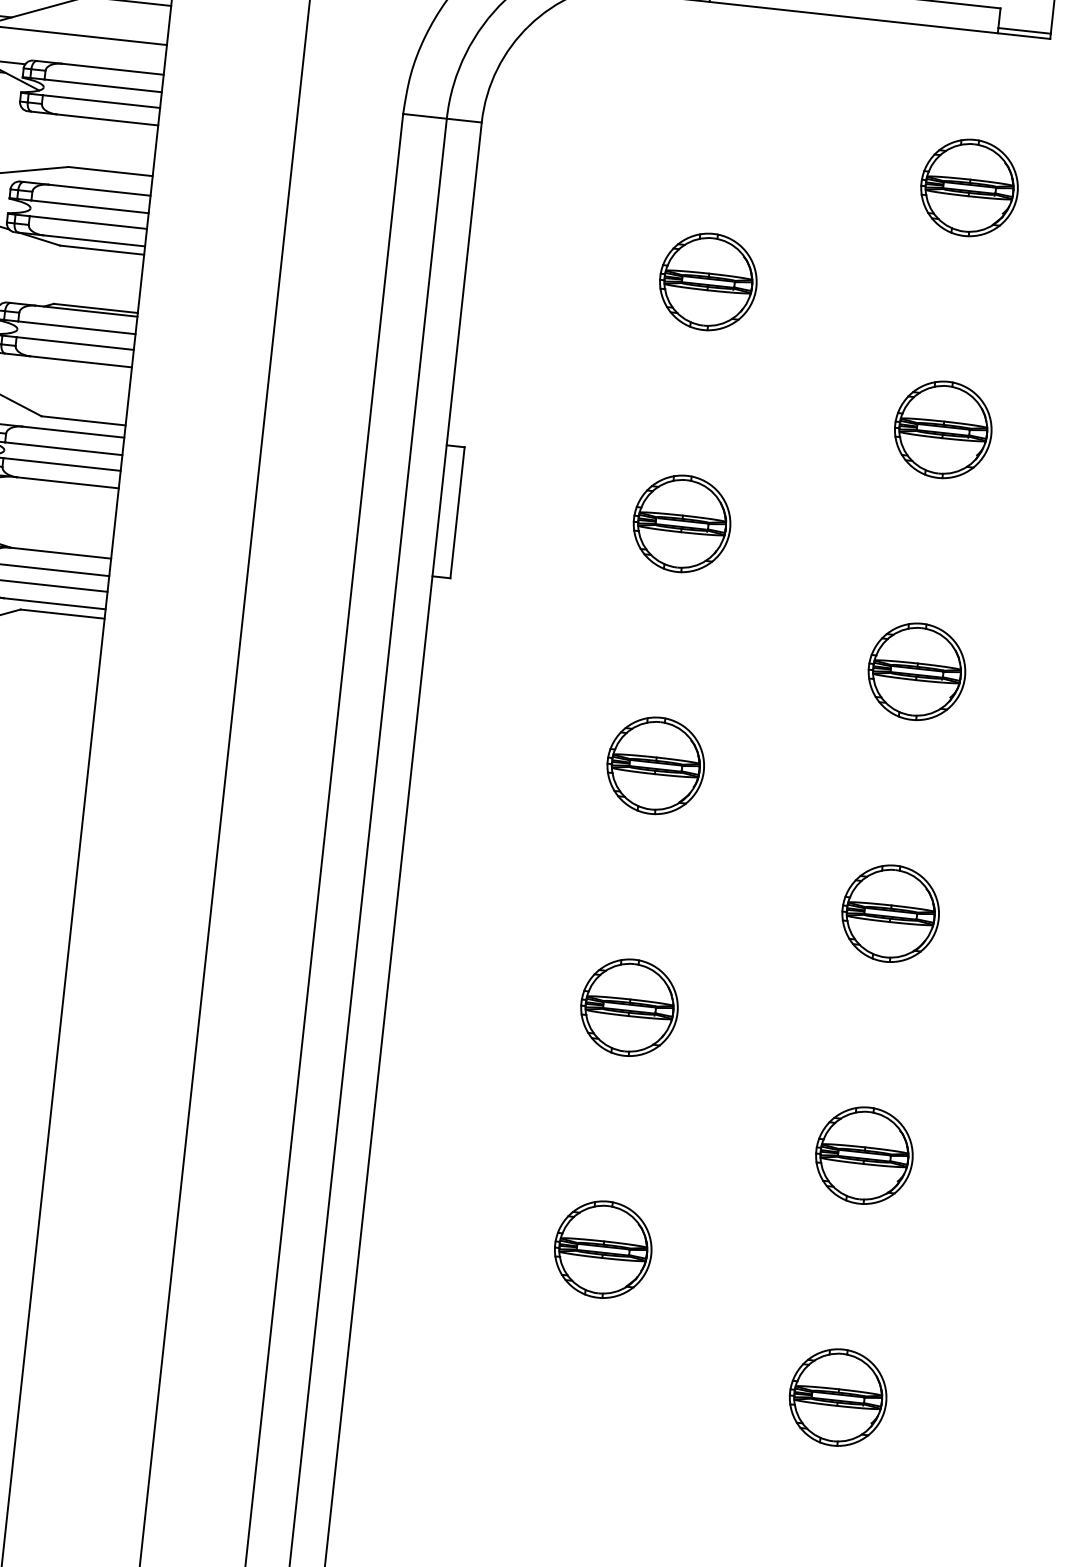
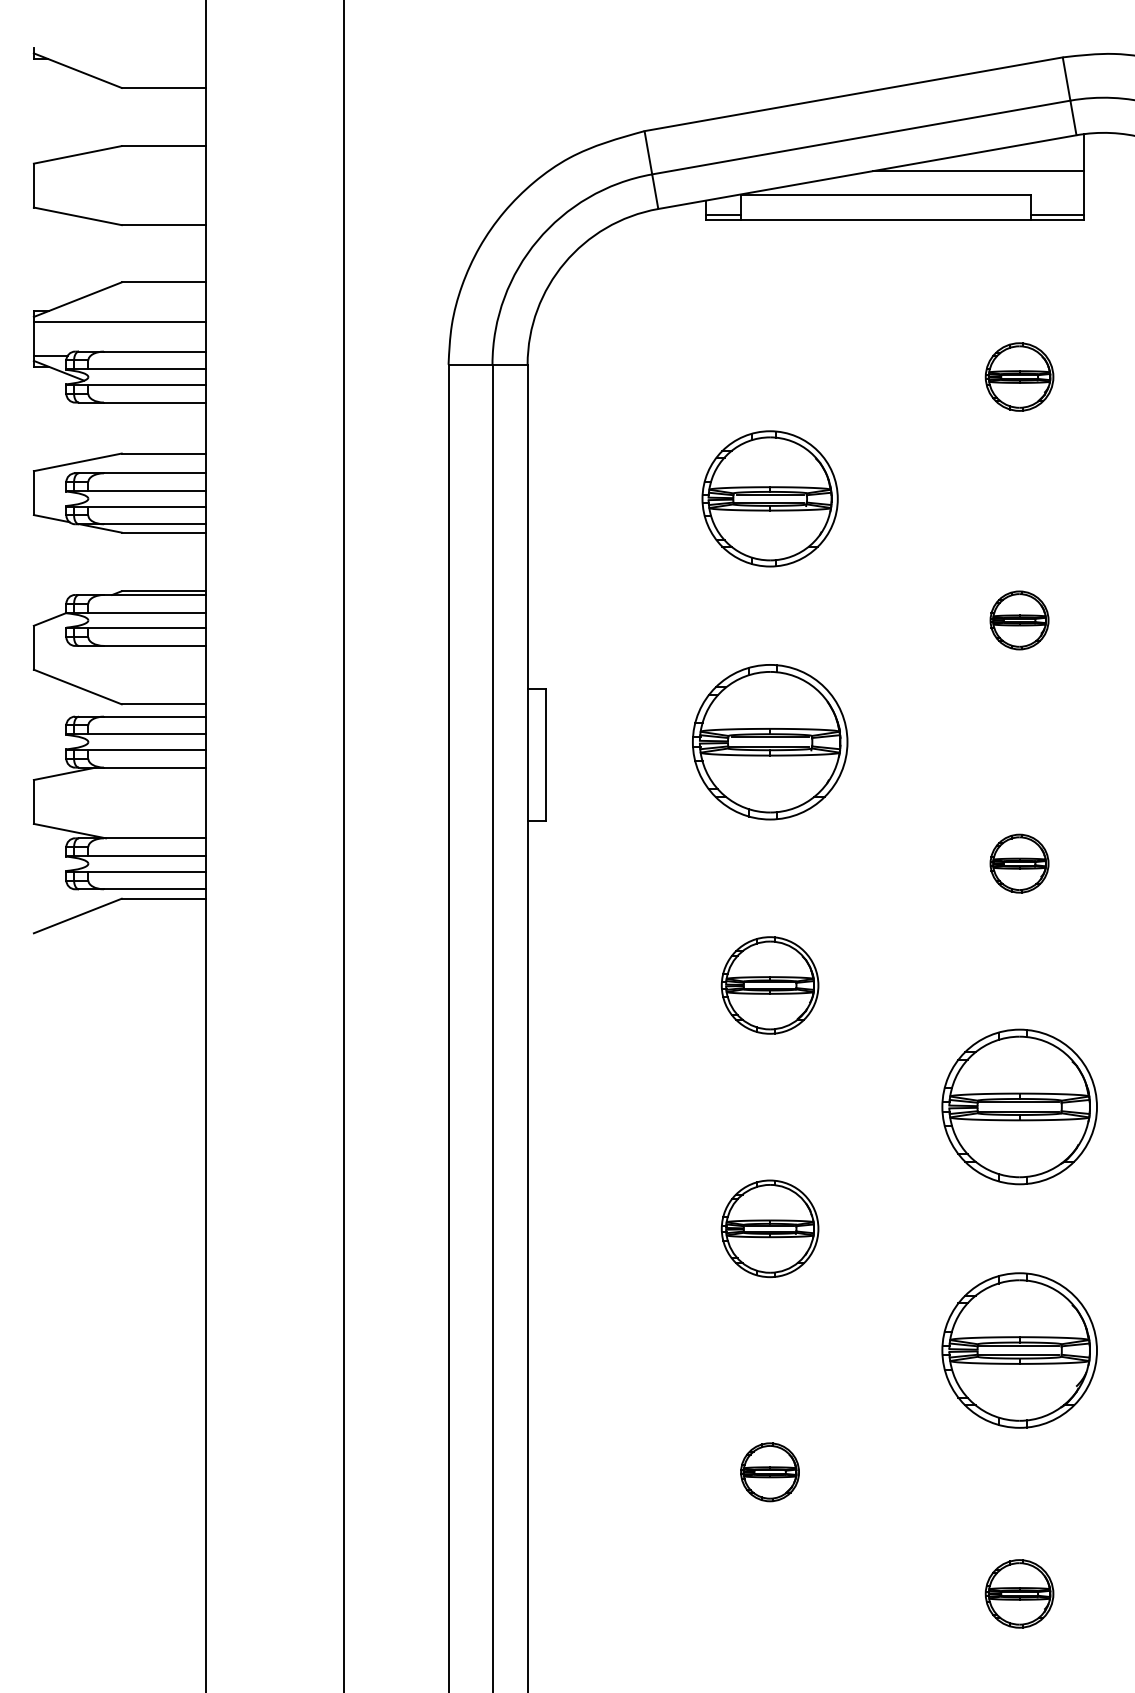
part: (969, 187) -> (1019, 376), size x0.7
part: (707, 281) -> (769, 498), size x1.4
part: (943, 429) -> (1019, 620), size x0.6
part: (681, 523) -> (769, 741), size x1.6
part: (916, 671) -> (1019, 863), size x0.6
part: (890, 914) -> (1019, 1107), size x1.6
part: (864, 1155) -> (1019, 1350), size x1.6
part: (602, 1249) -> (769, 1472), size x0.6
part: (838, 1397) -> (1019, 1593), size x0.7

